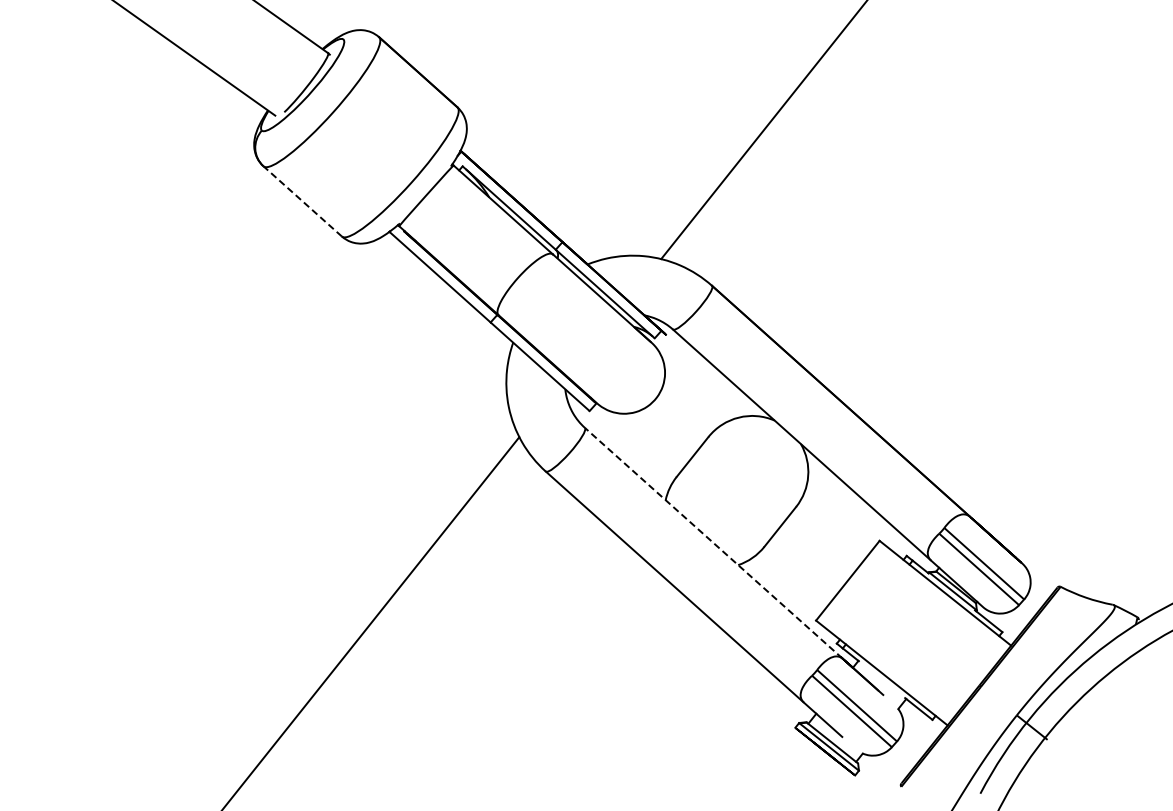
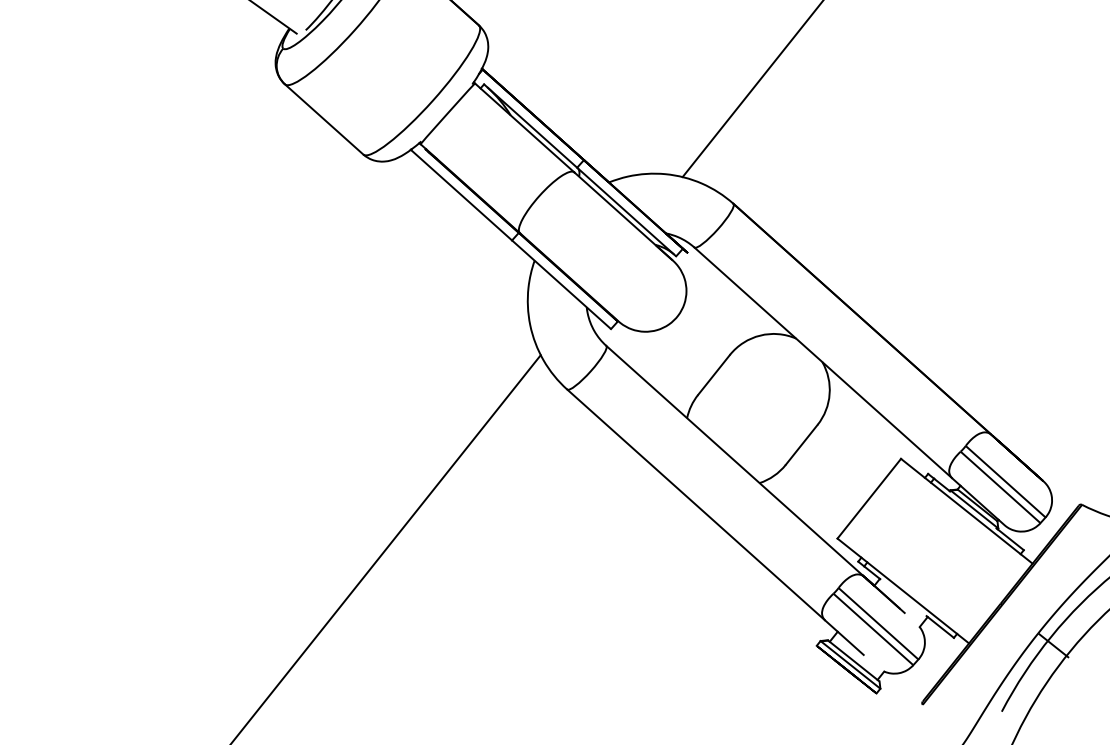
line: (302, 201) -> (323, 119), dashed -> solid
line: (713, 543) -> (734, 461), dashed -> solid

